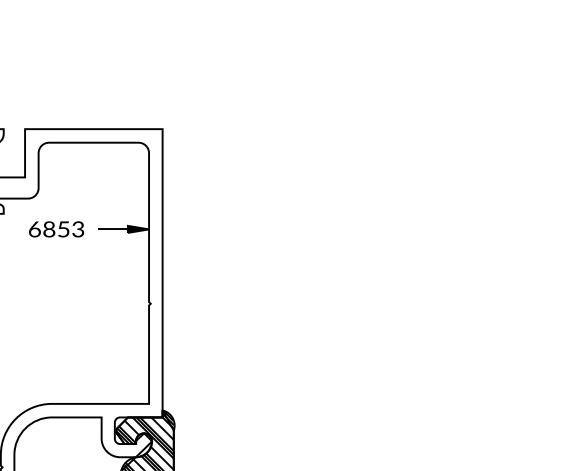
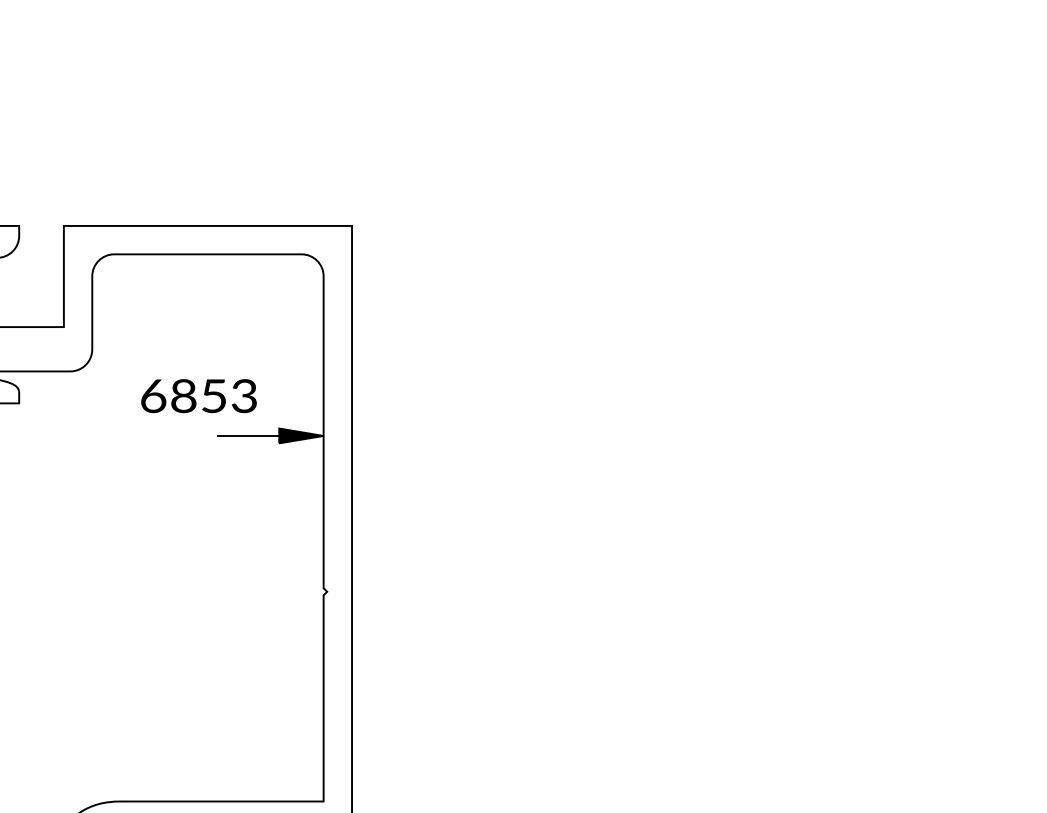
text: (56, 229) -> (198, 396), moved

